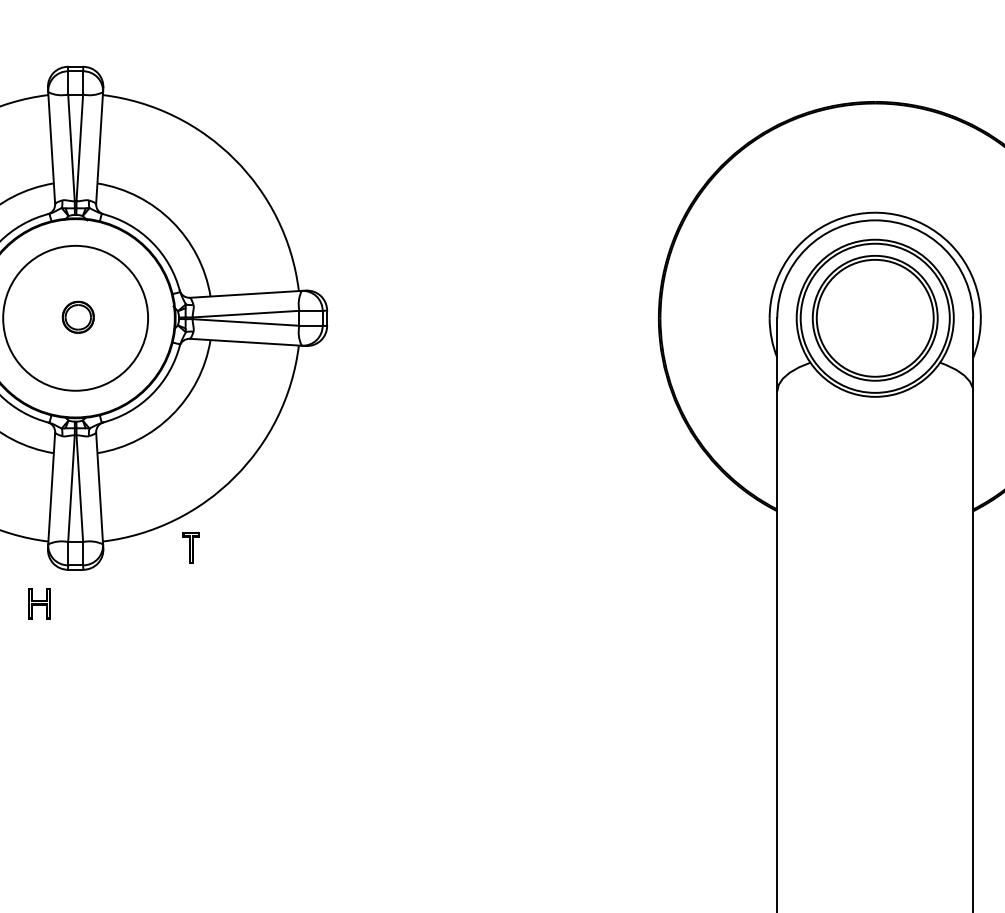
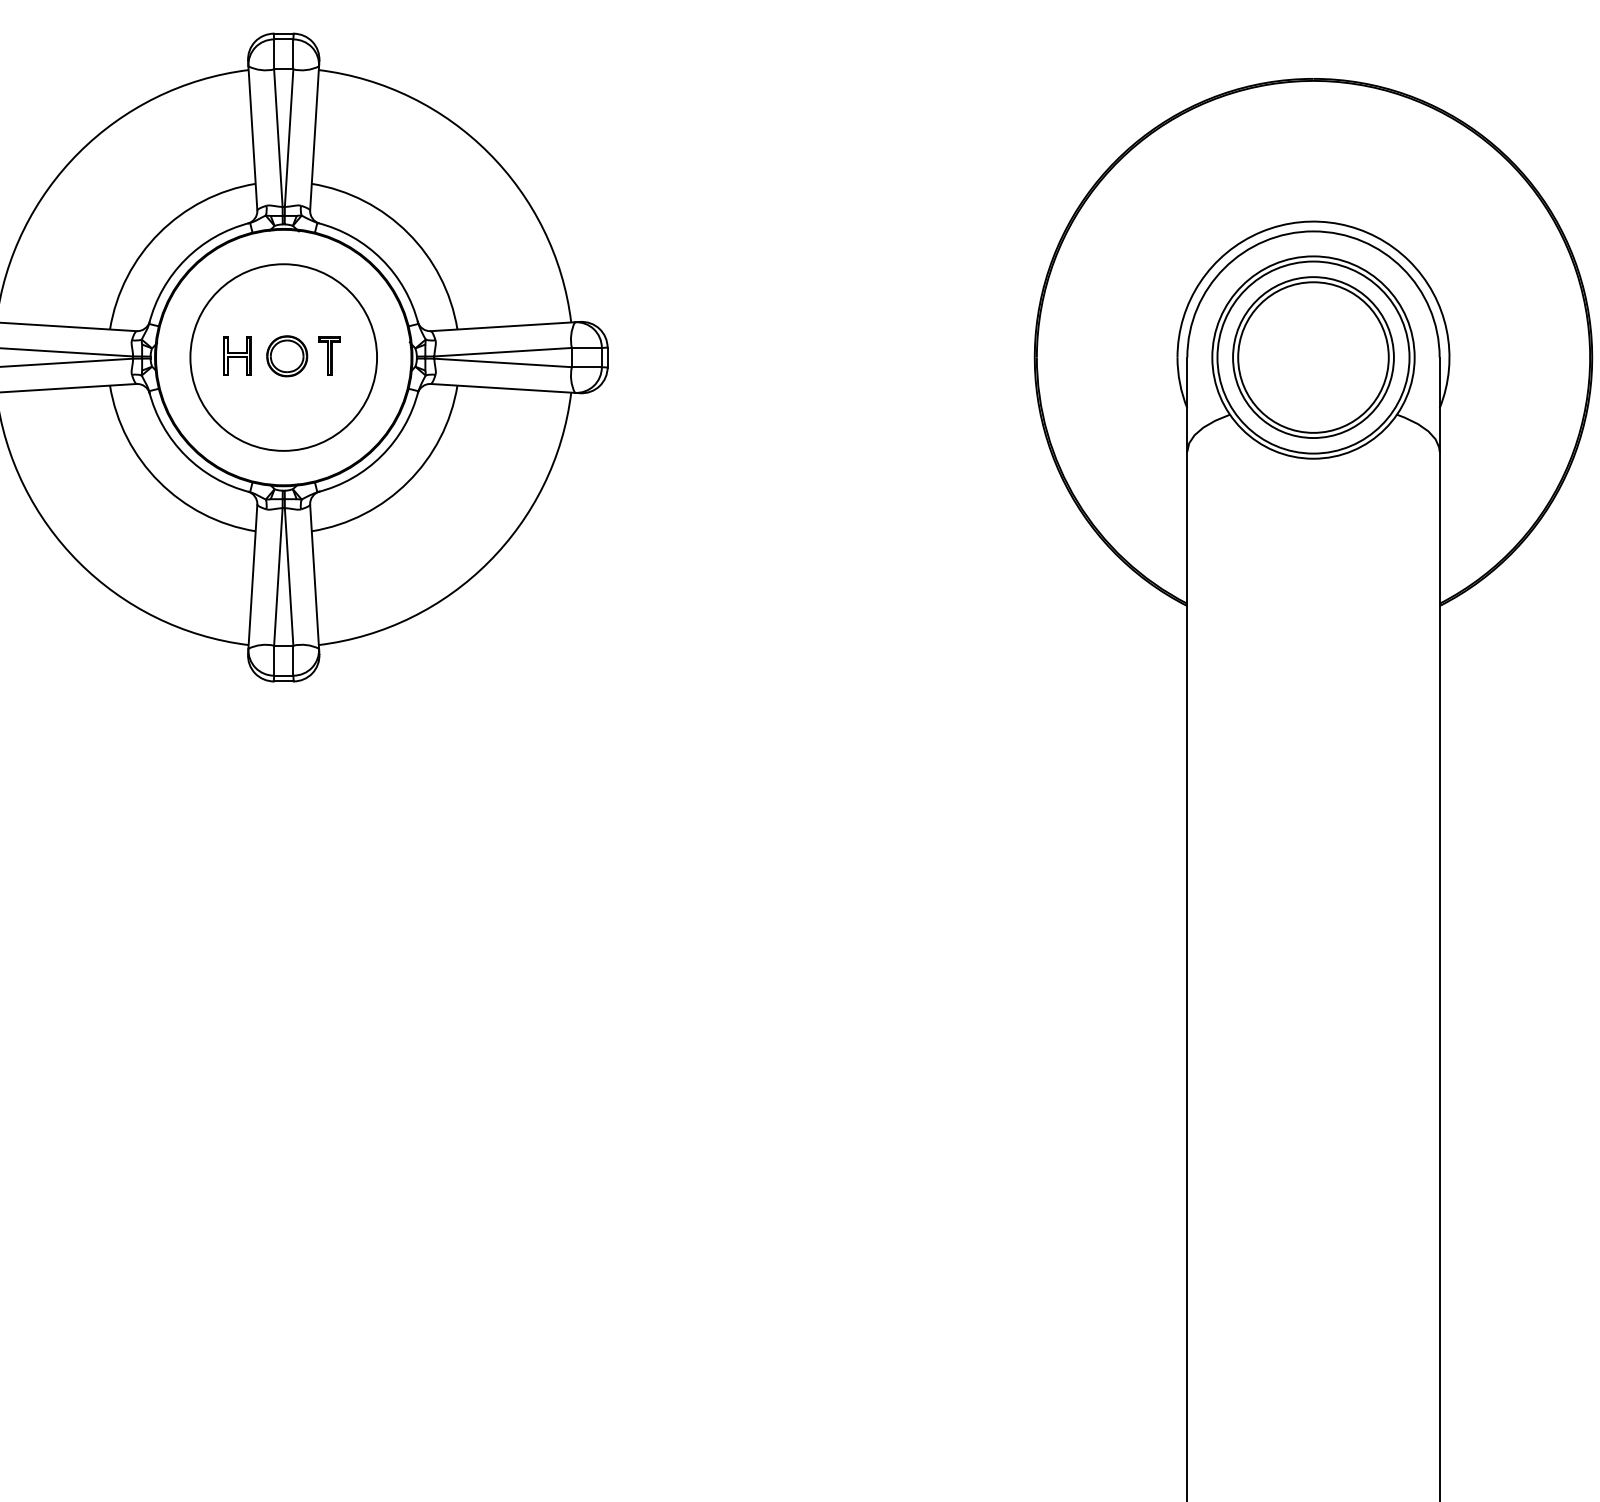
part: (191, 547) -> (329, 355), moved
part: (39, 603) -> (237, 355), moved

